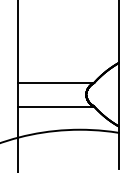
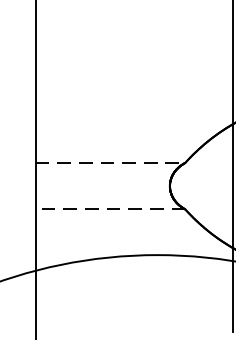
line: (56, 82) -> (111, 162), solid -> dashed
line: (55, 106) -> (109, 209), solid -> dashed

